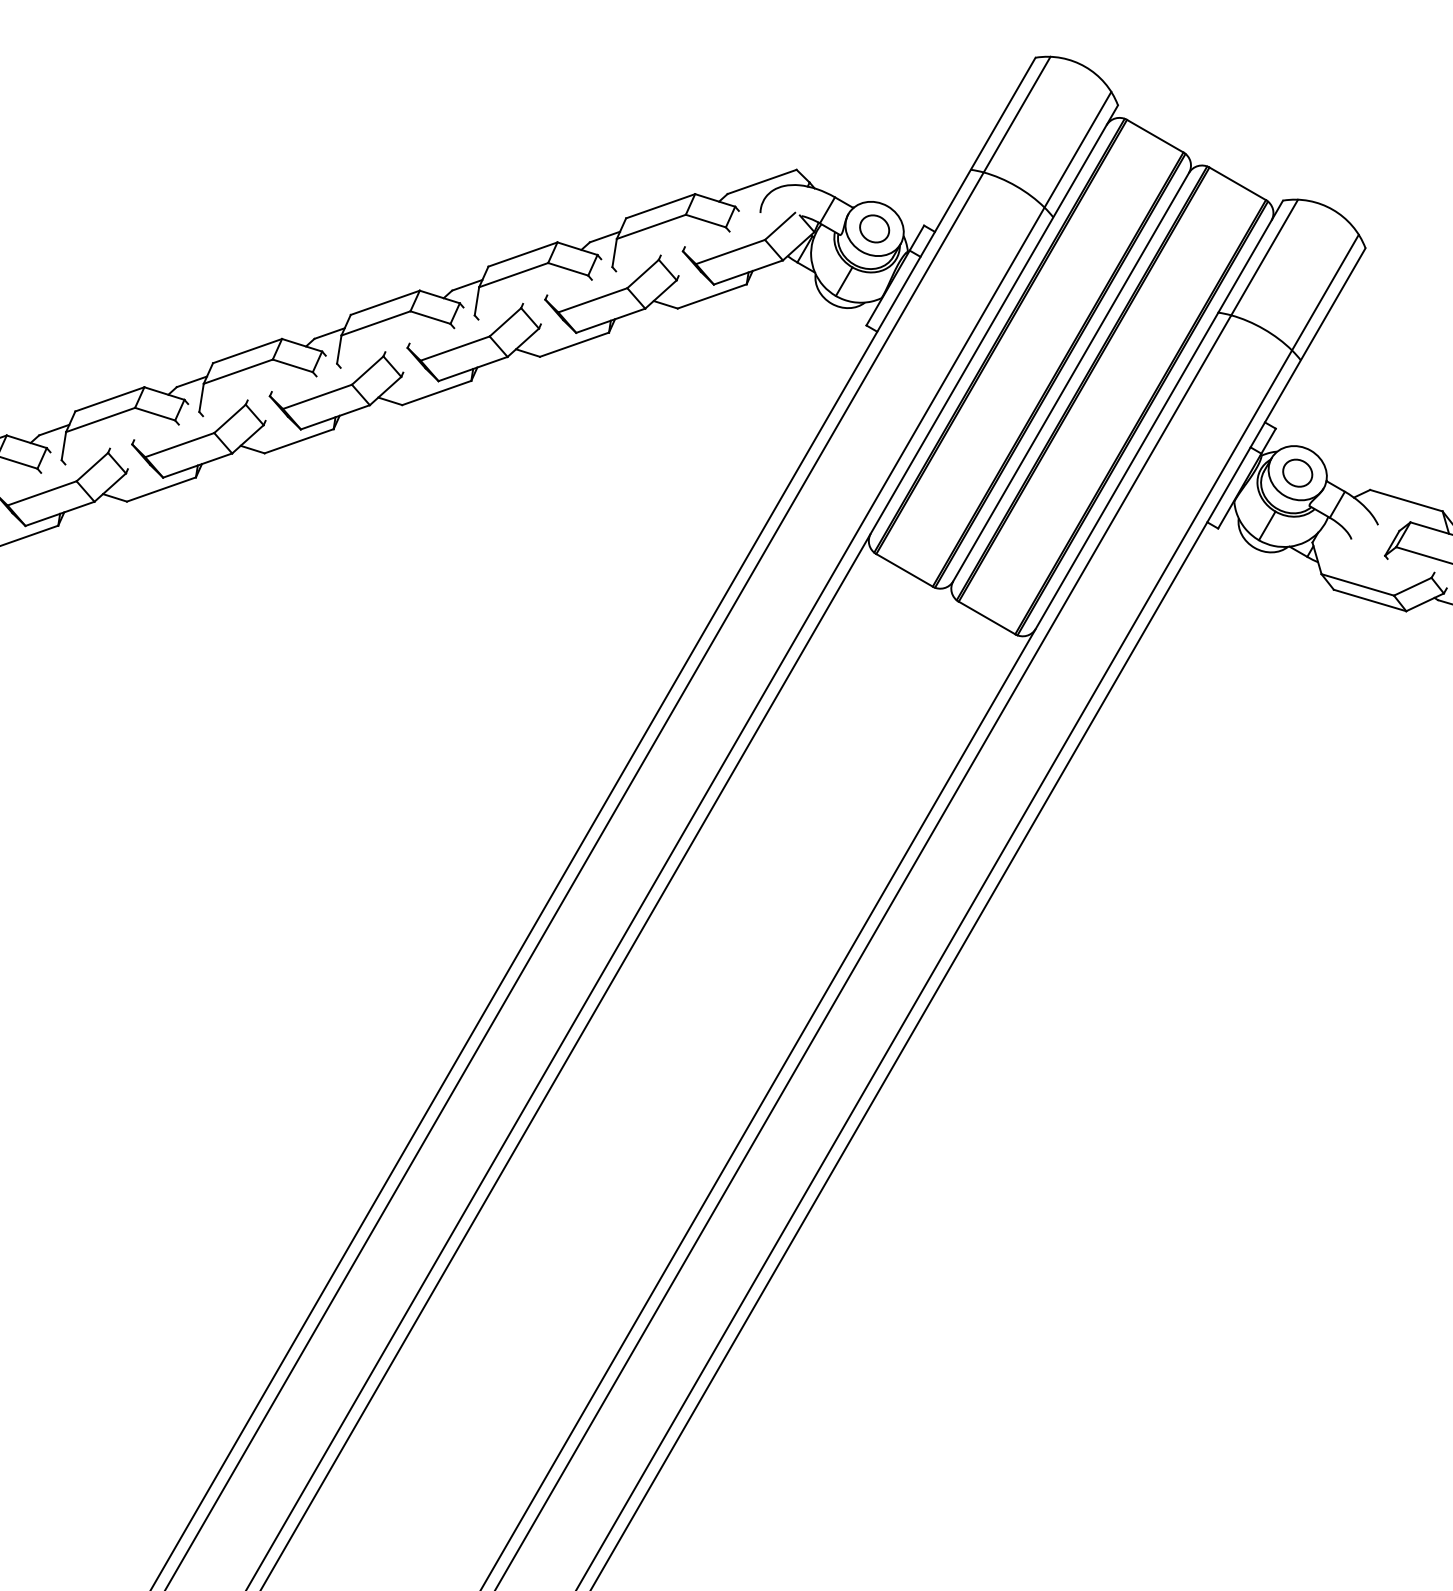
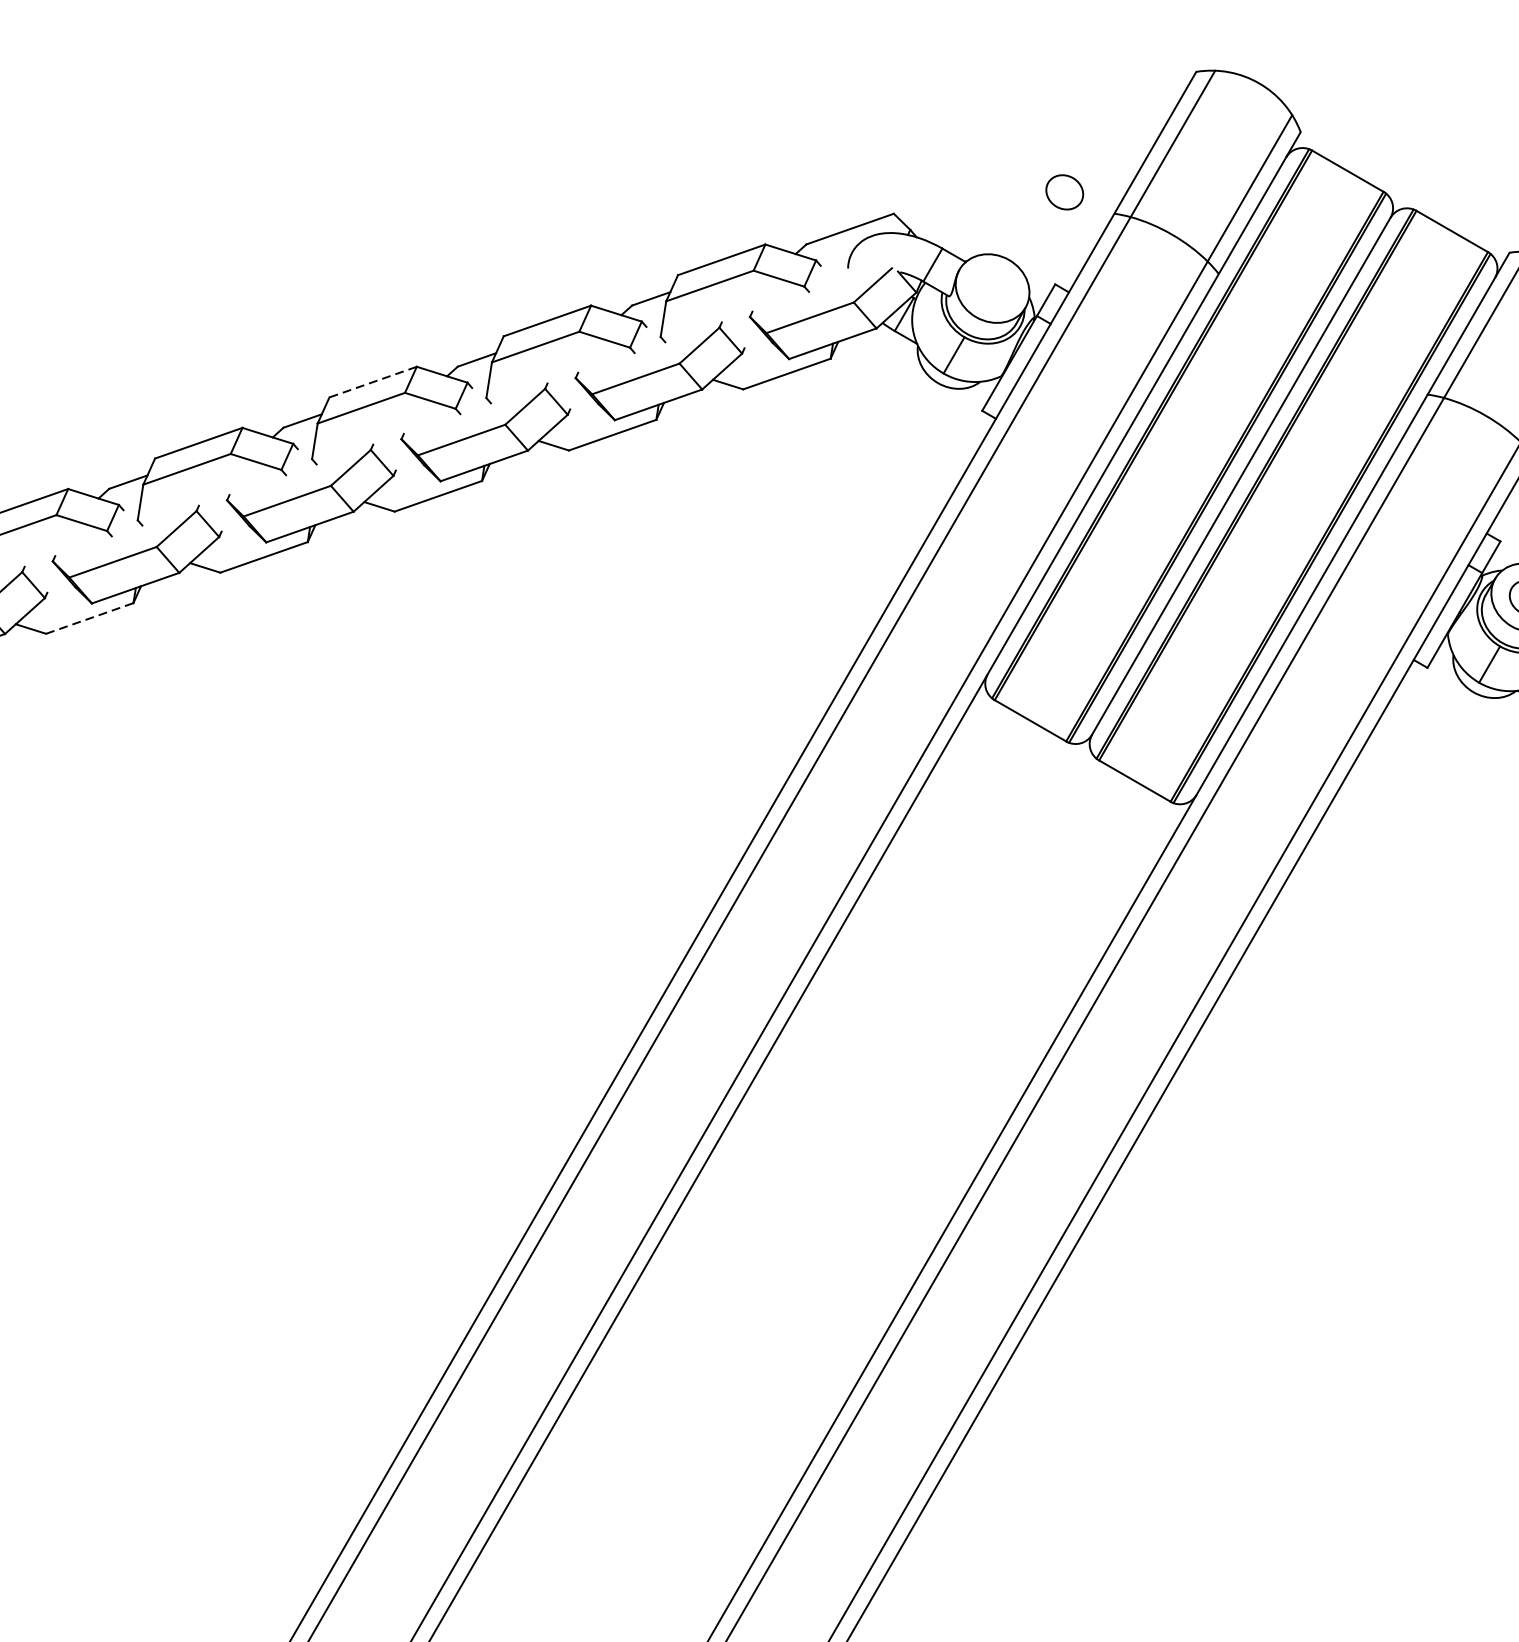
part: (874, 228) -> (1064, 191), moved
line: (385, 302) -> (373, 381), solid -> dashed
line: (161, 489) -> (89, 618), solid -> dashed

